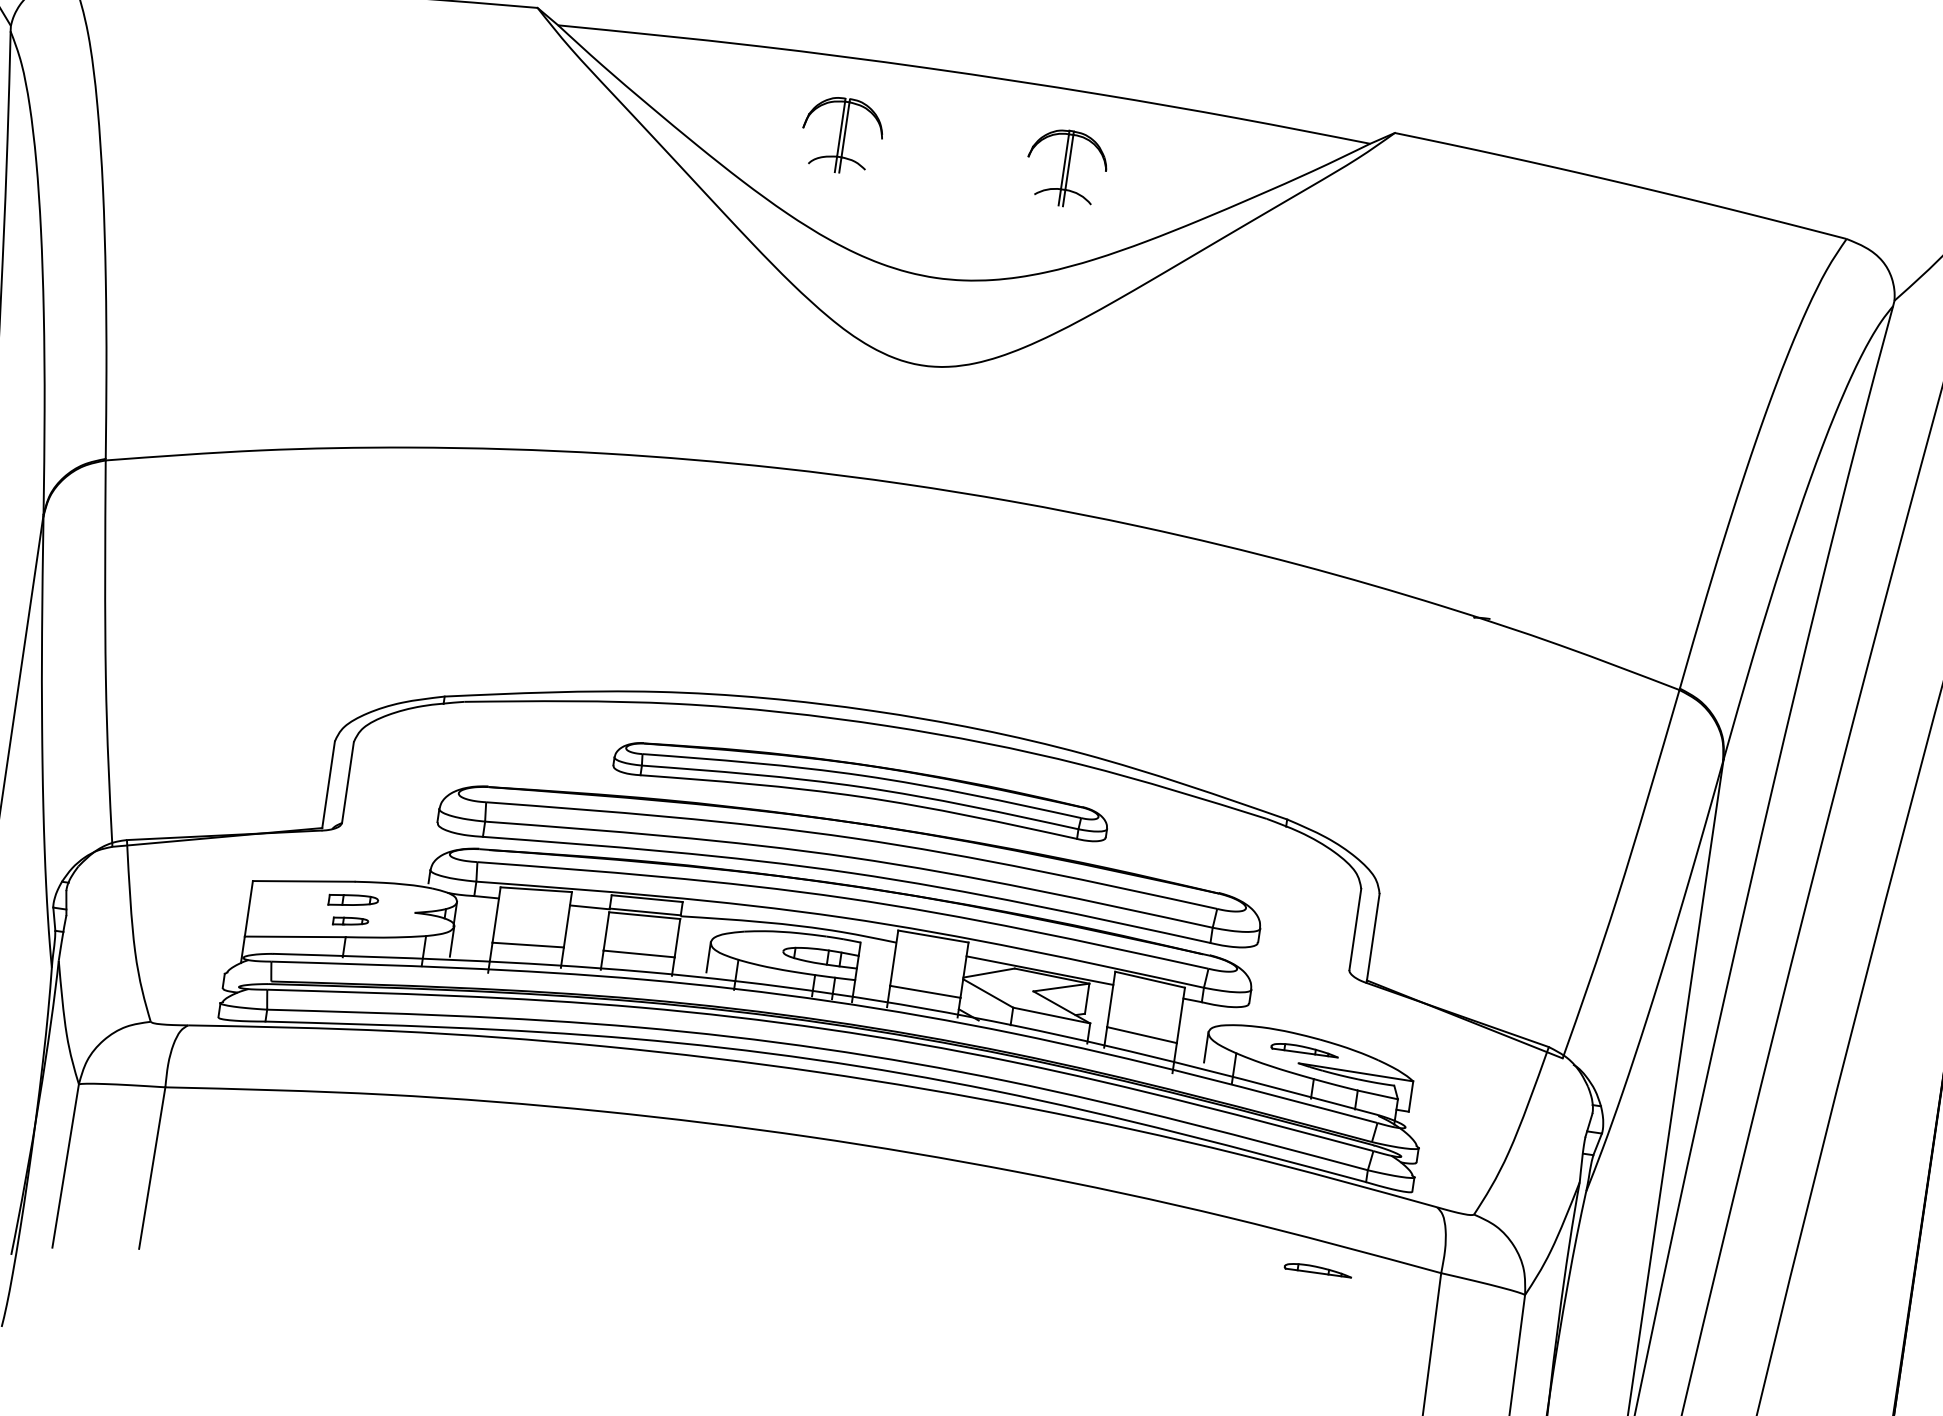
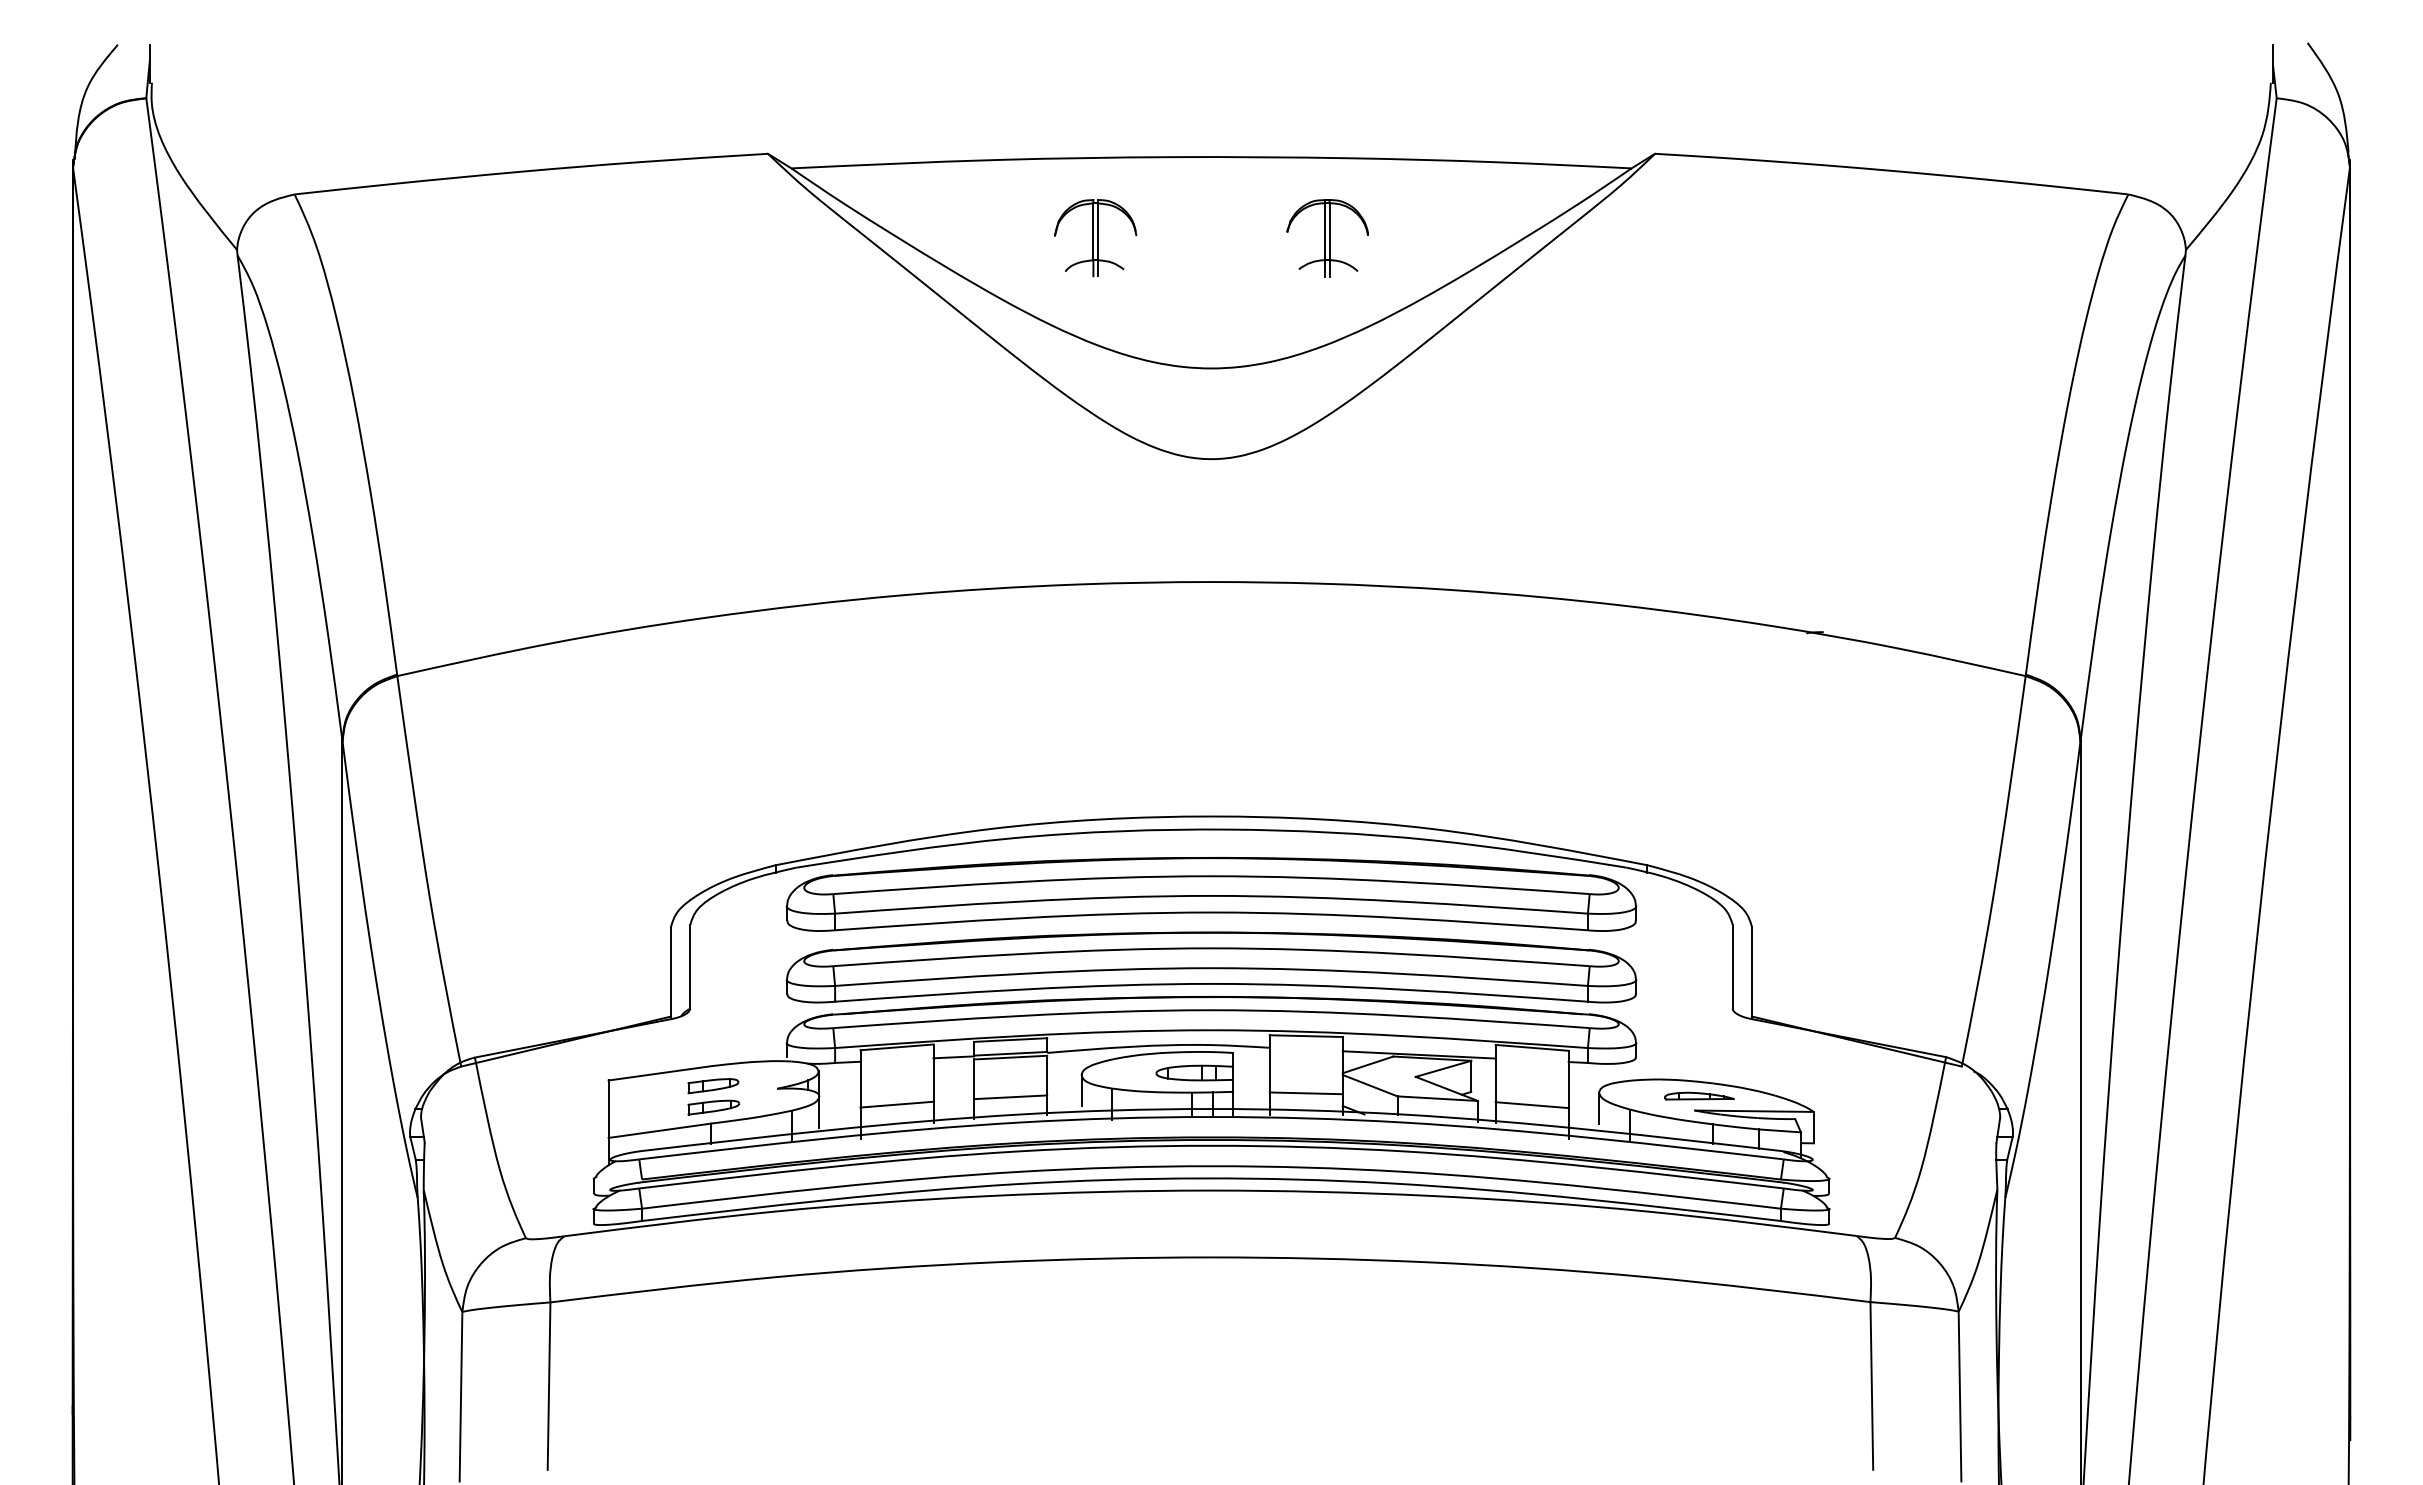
part: (861, 786) -> (1211, 894), size x1.67
part: (350, 921) -> (713, 1107), size x1.43
part: (1318, 1269) -> (1745, 1316), removed

